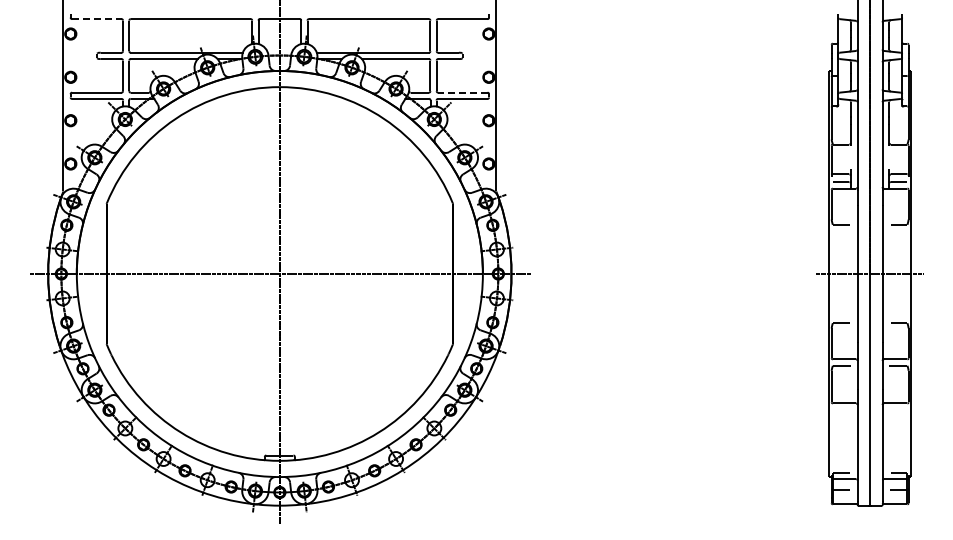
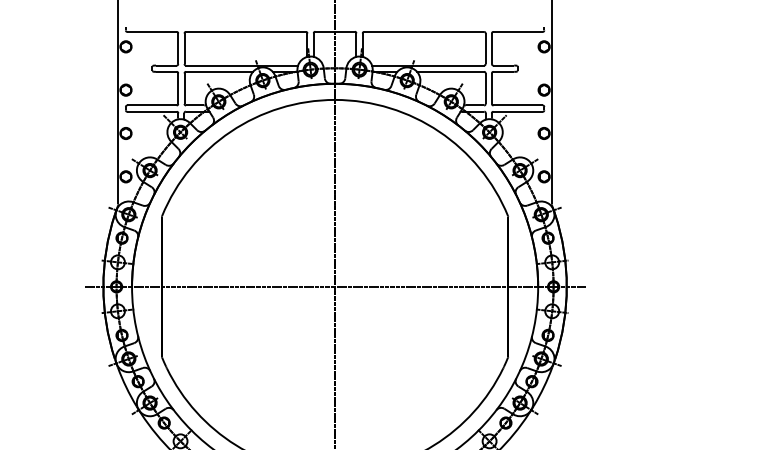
line: (96, 19) -> (151, 32), dashed -> solid
line: (462, 92) -> (517, 105), dashed -> solid

